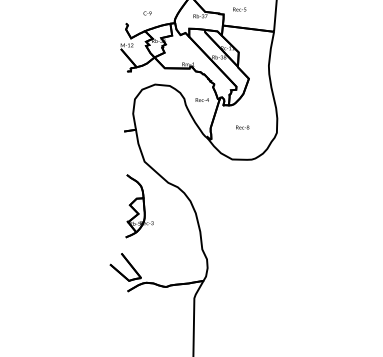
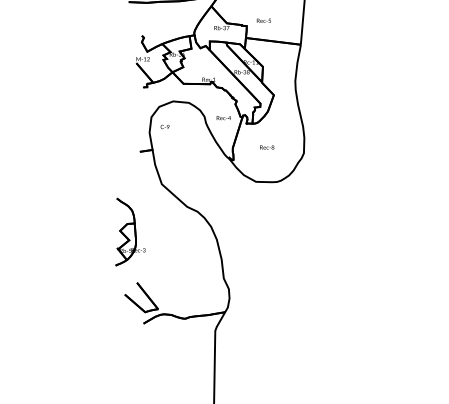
text: (147, 13) -> (164, 127), moved
part: (139, 205) -> (130, 231), moved

